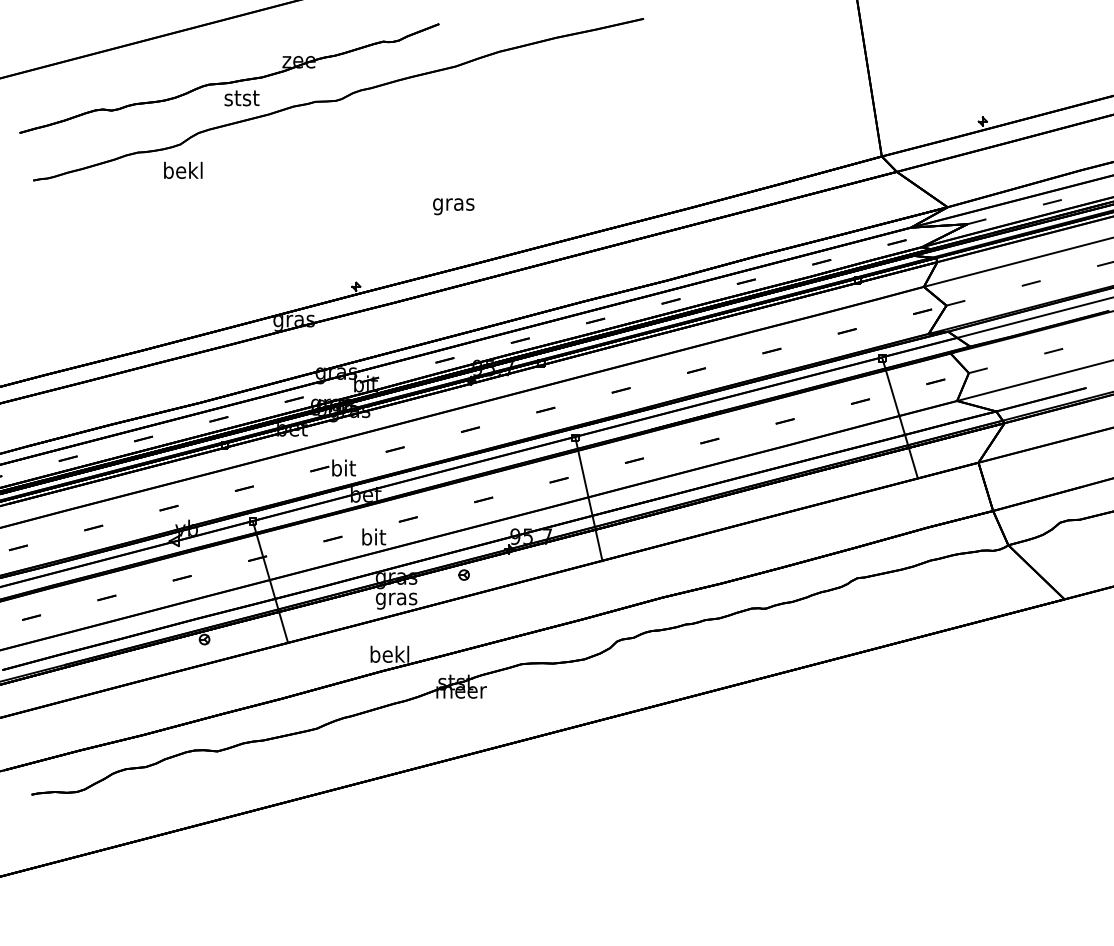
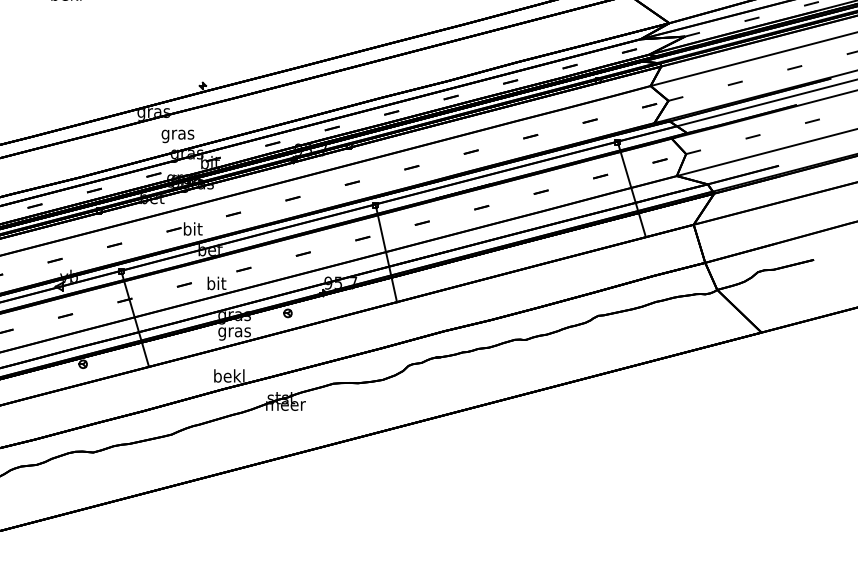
text: (453, 206) -> (177, 136), moved

